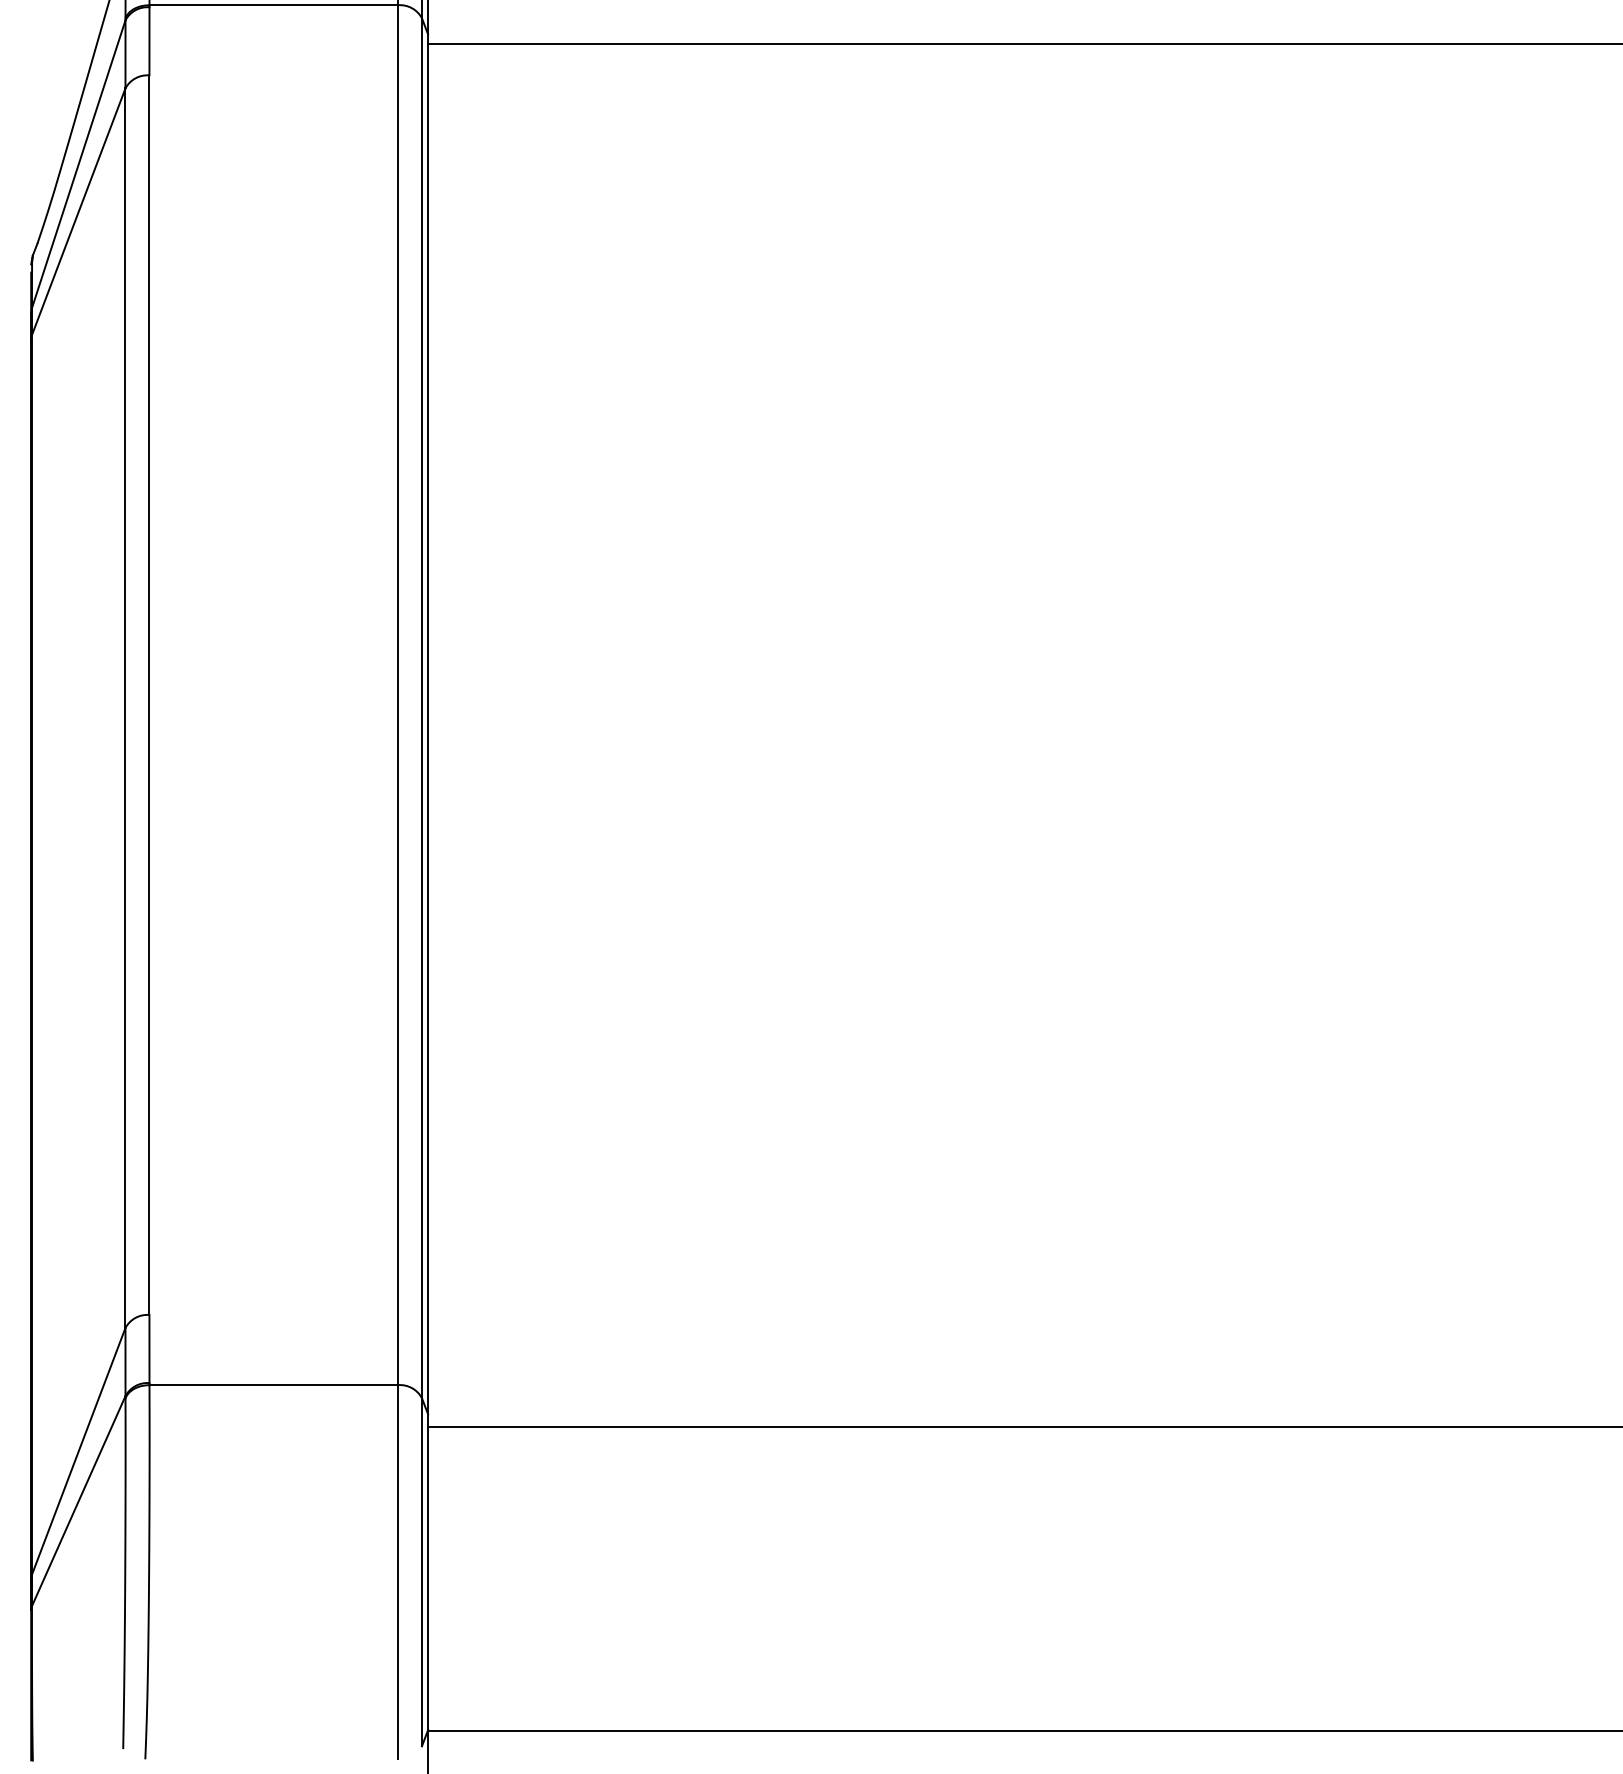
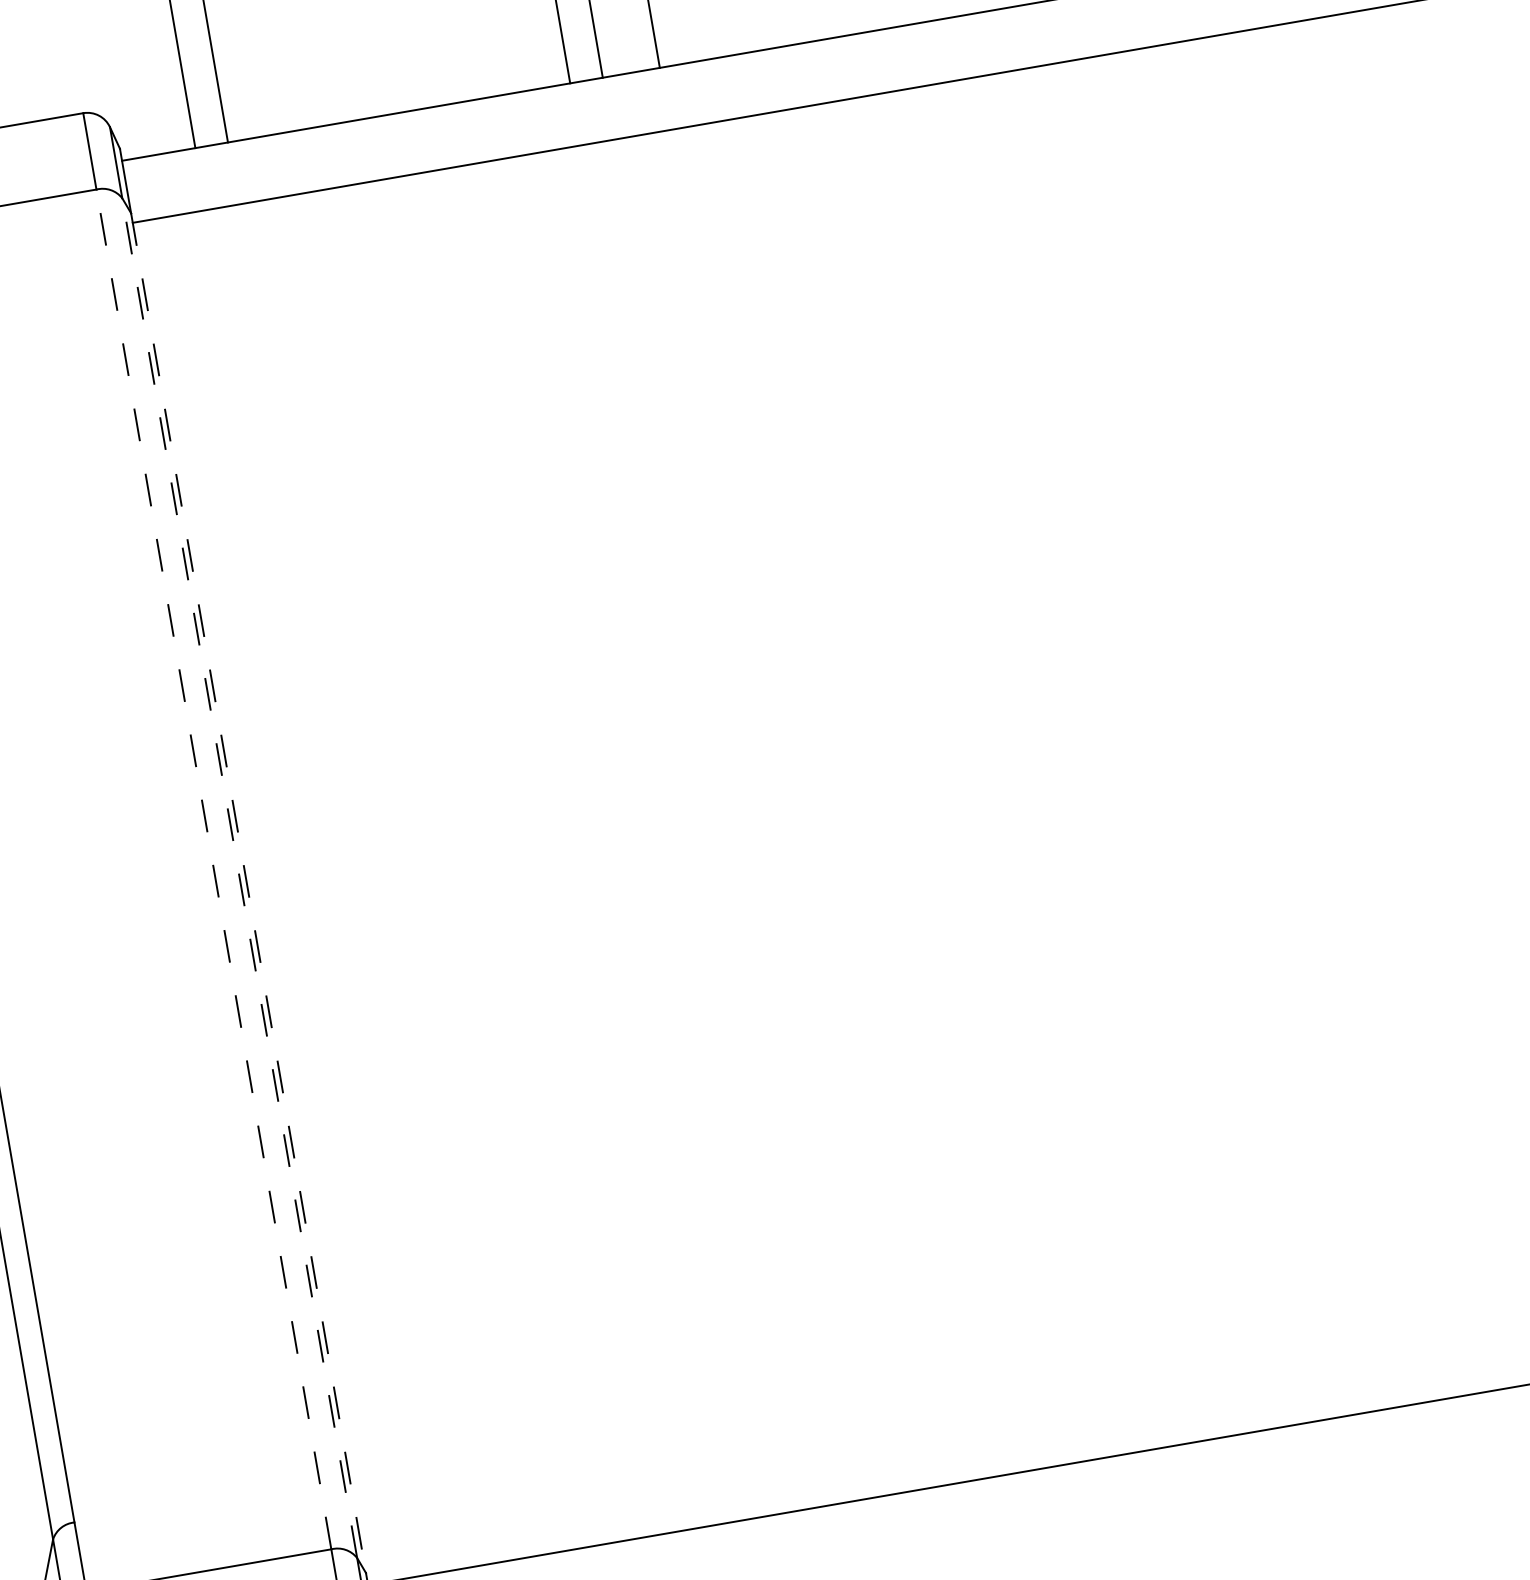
line: (397, 695) -> (213, 869), solid -> dashed
line: (421, 708) -> (239, 878), solid -> dashed
line: (428, 724) -> (248, 893), solid -> dashed

